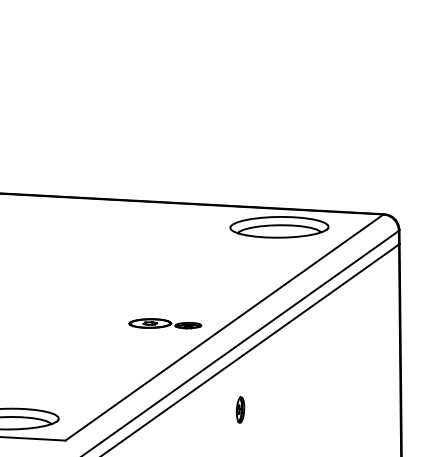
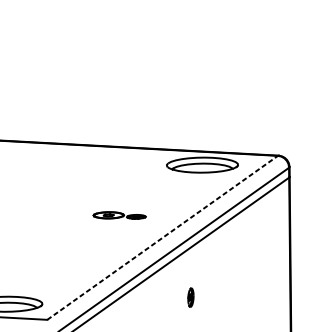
part: (165, 323) -> (119, 215), moved
line: (224, 327) -> (162, 237), solid -> dashed
part: (240, 409) -> (190, 297), moved

